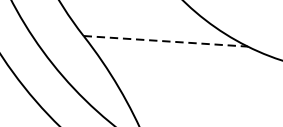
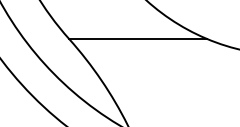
line: (166, 41) -> (138, 39), dashed -> solid

